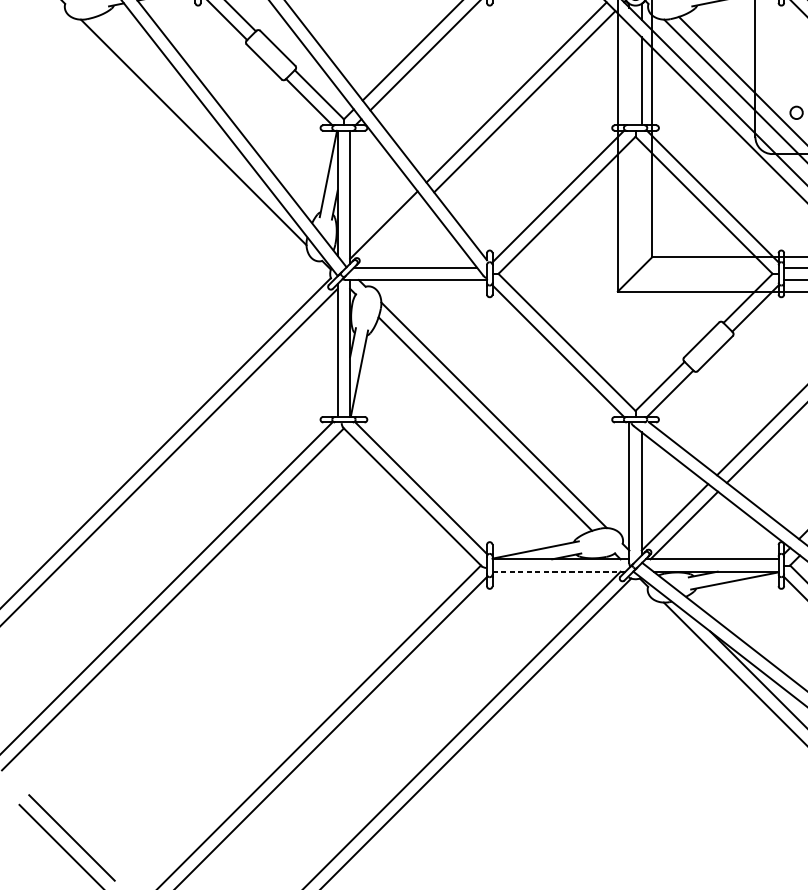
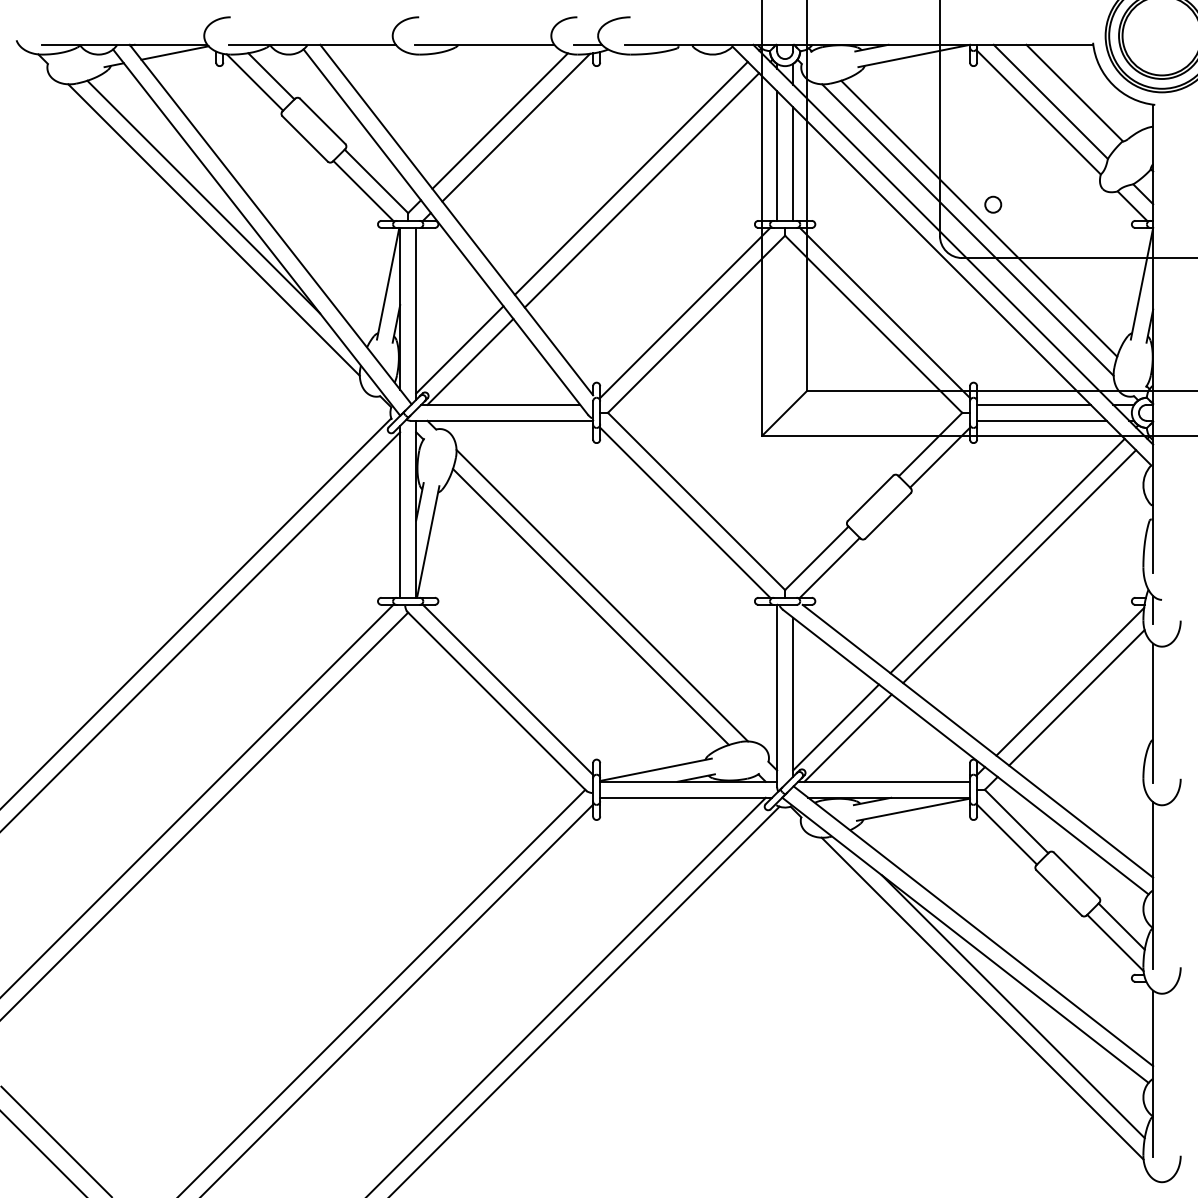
line: (629, 74) -> (777, 155), added
line: (185, 106) -> (203, 196), added
line: (392, 234) -> (470, 361), added
line: (559, 571) -> (686, 797), dashed -> solid

